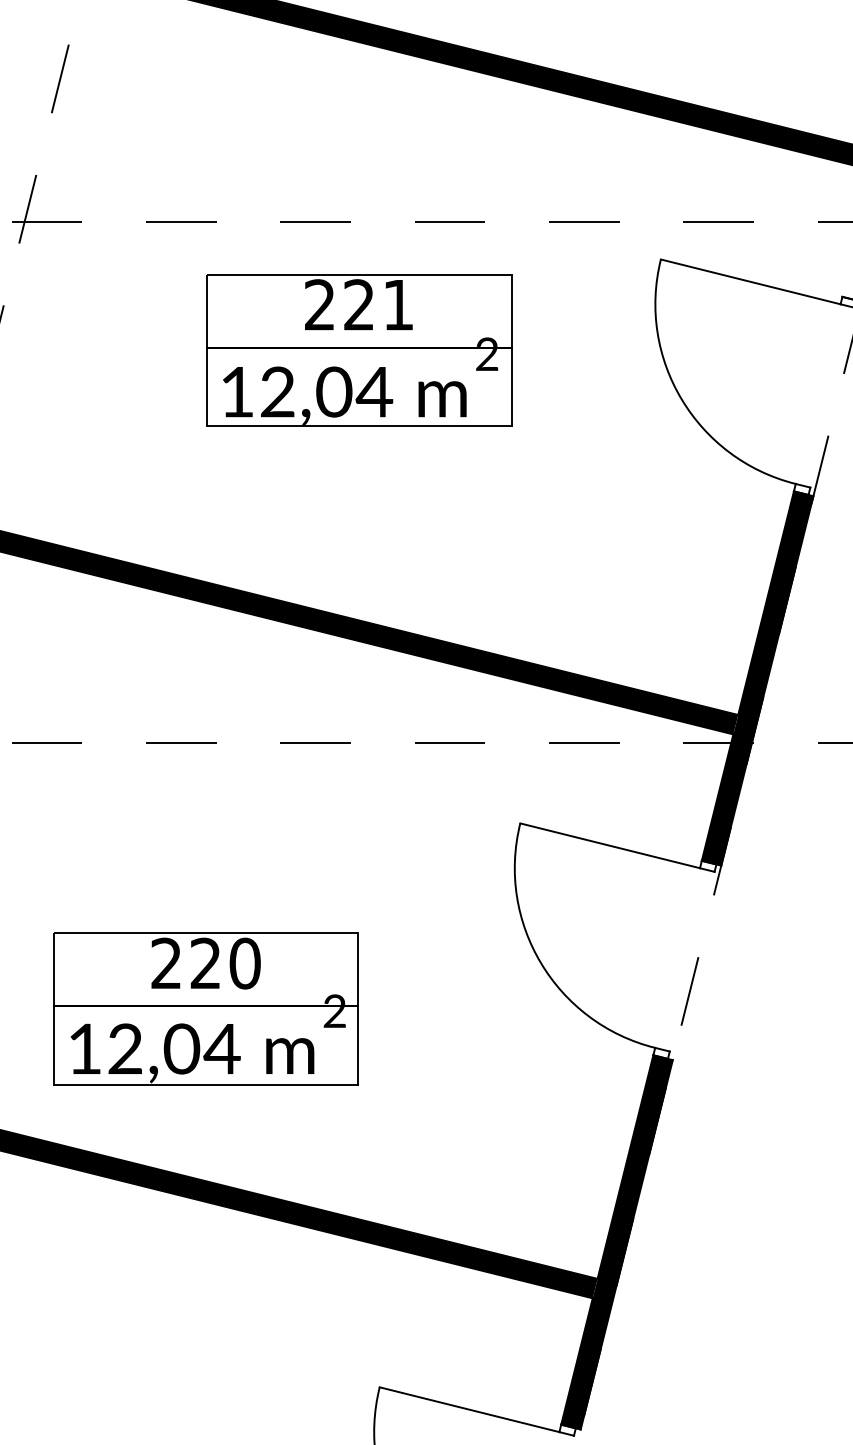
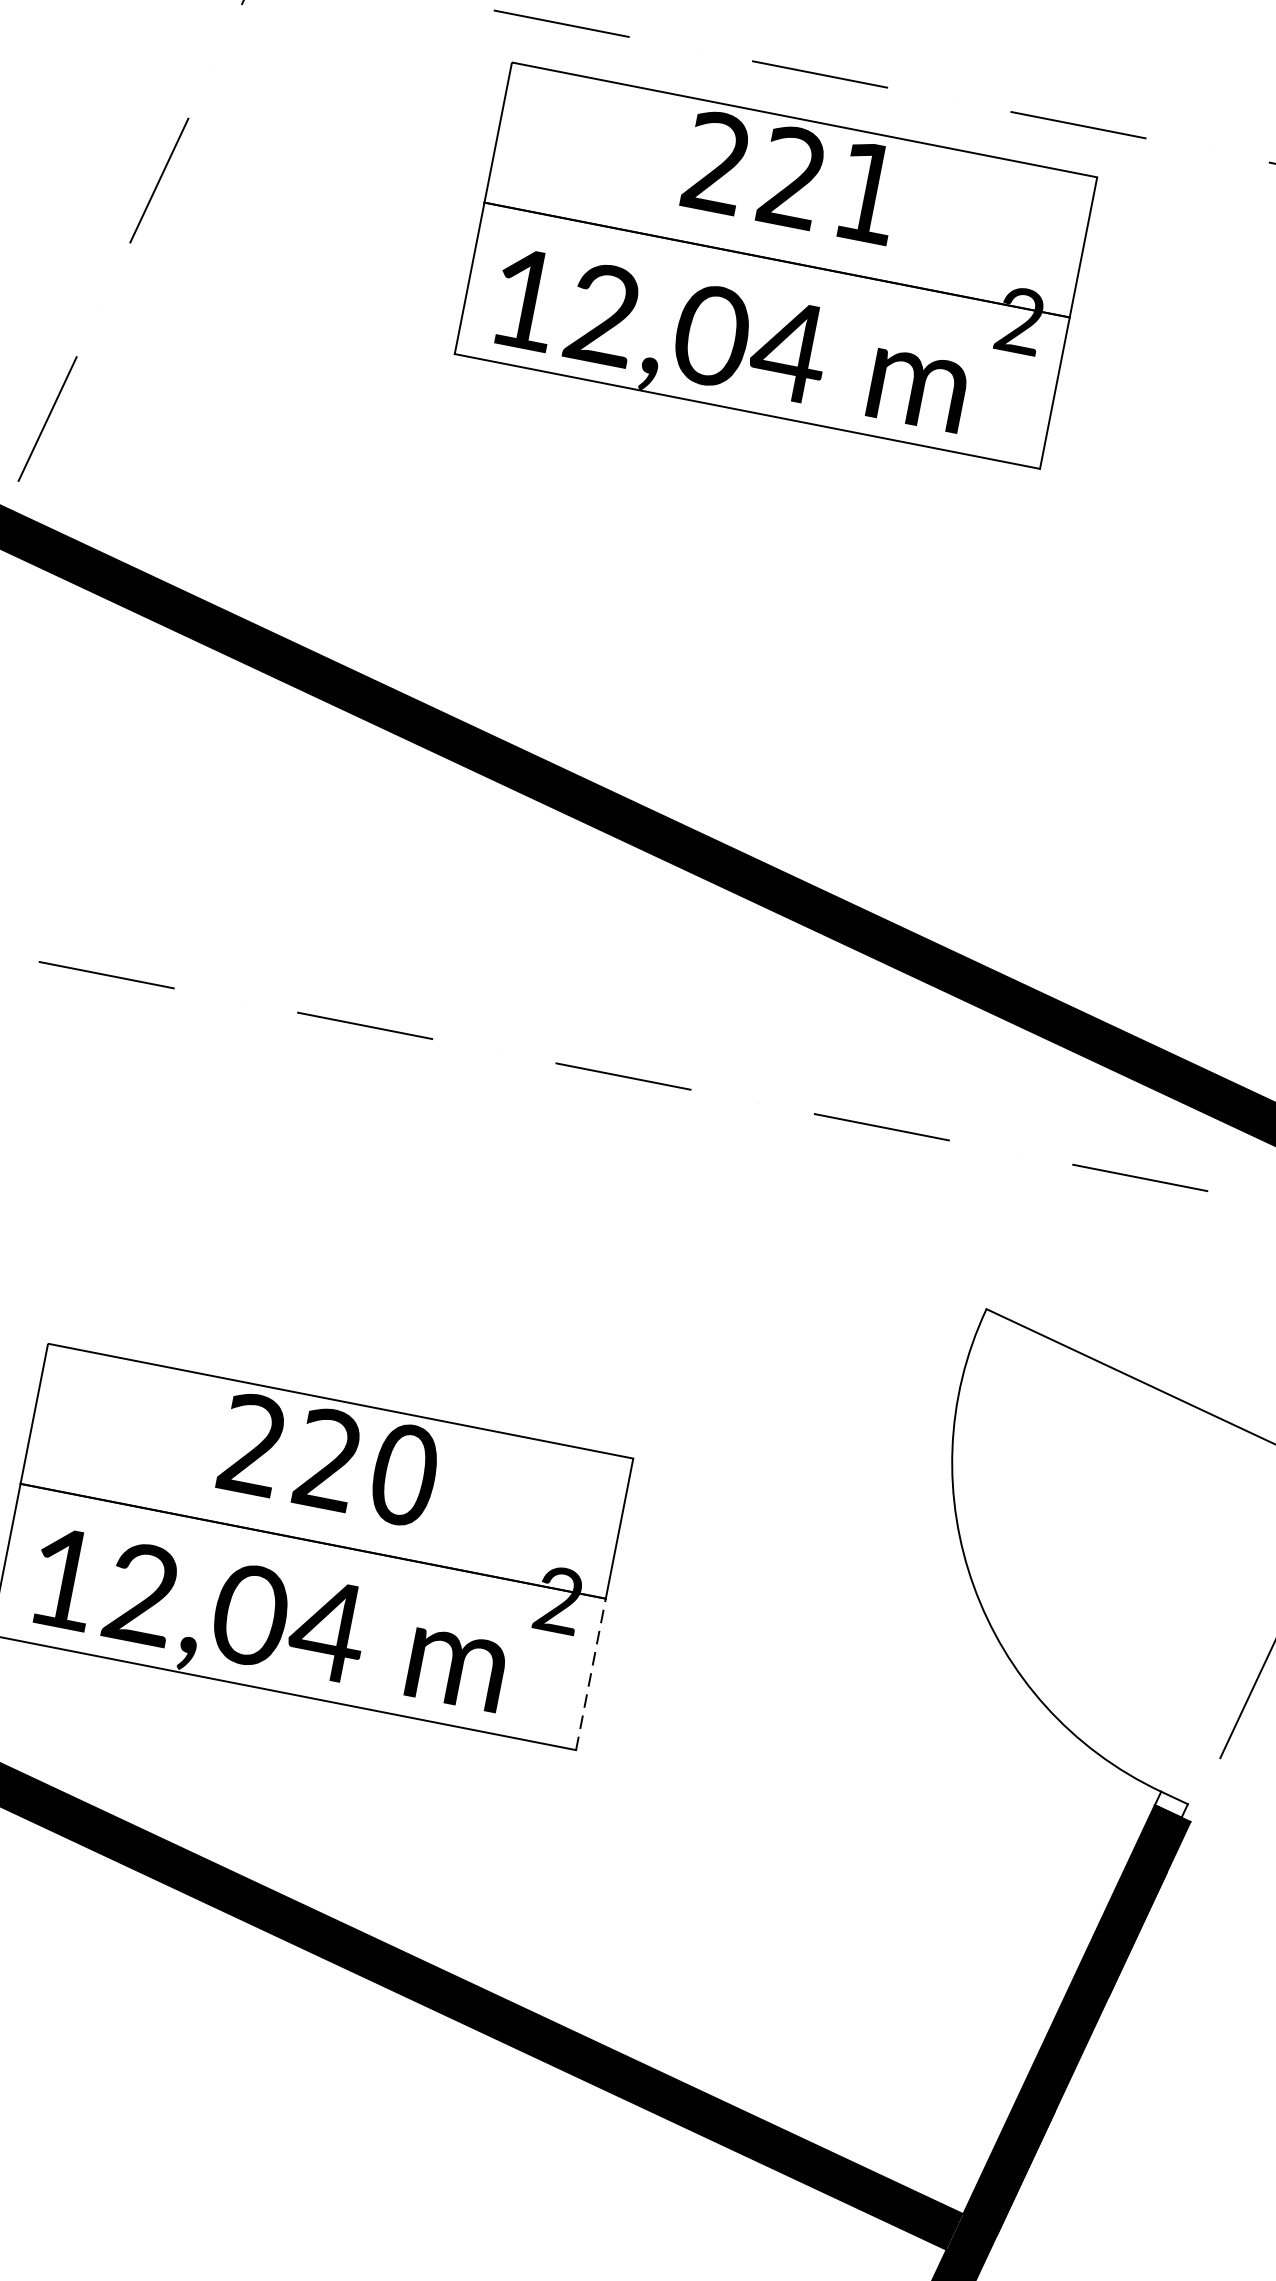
part: (359, 350) -> (776, 265), moved
line: (358, 1044) -> (591, 1673), solid -> dashed

